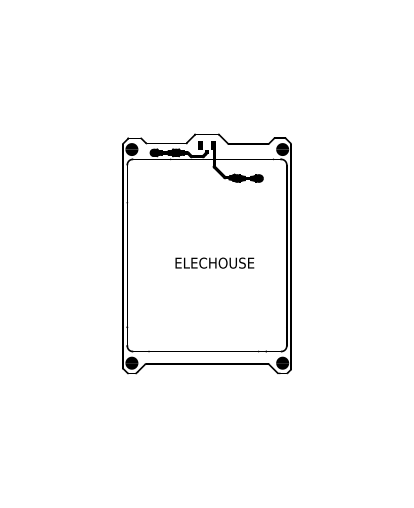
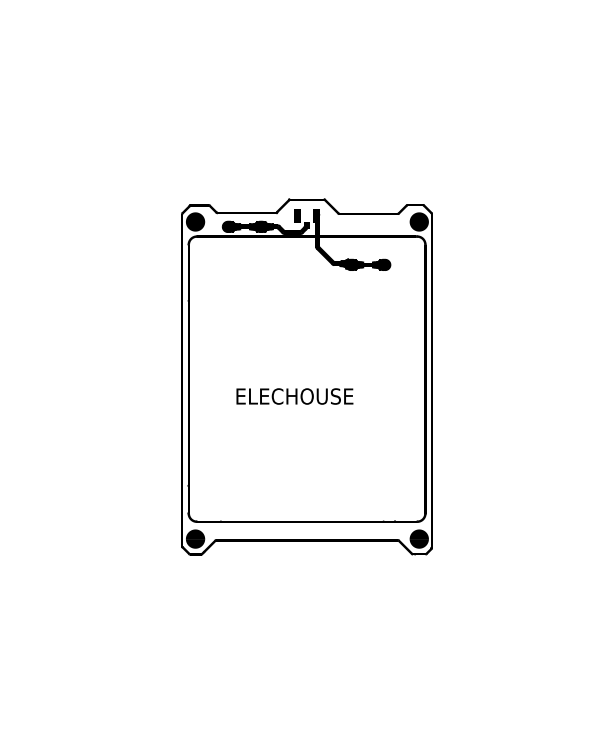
text: (214, 262) -> (294, 395), moved

